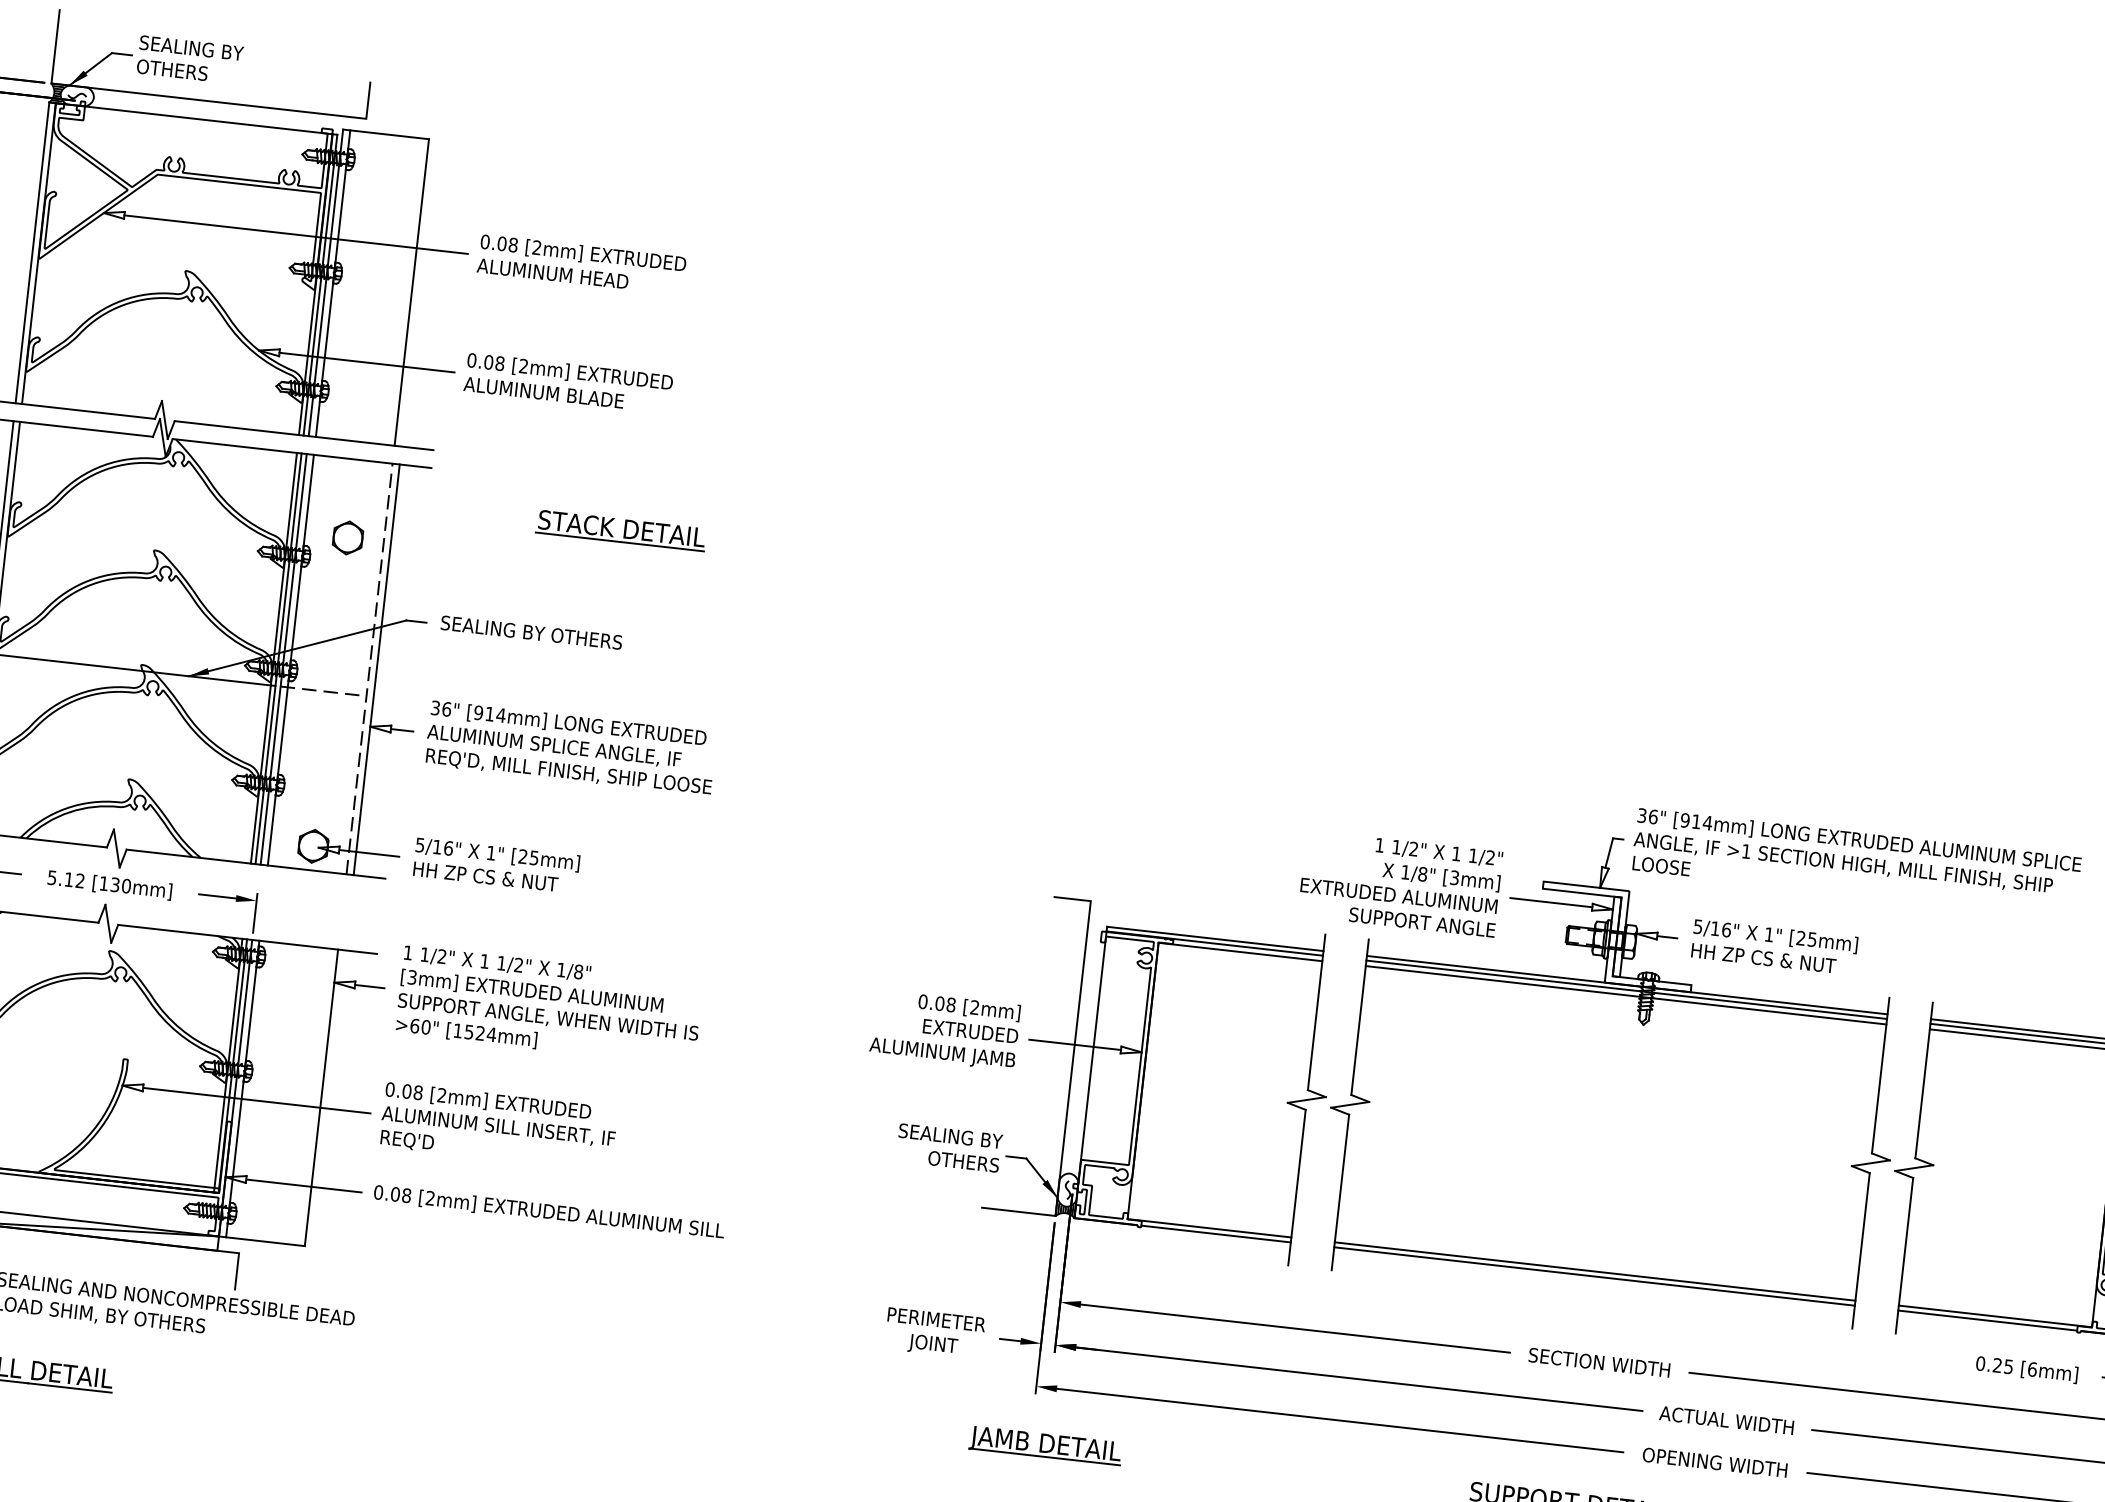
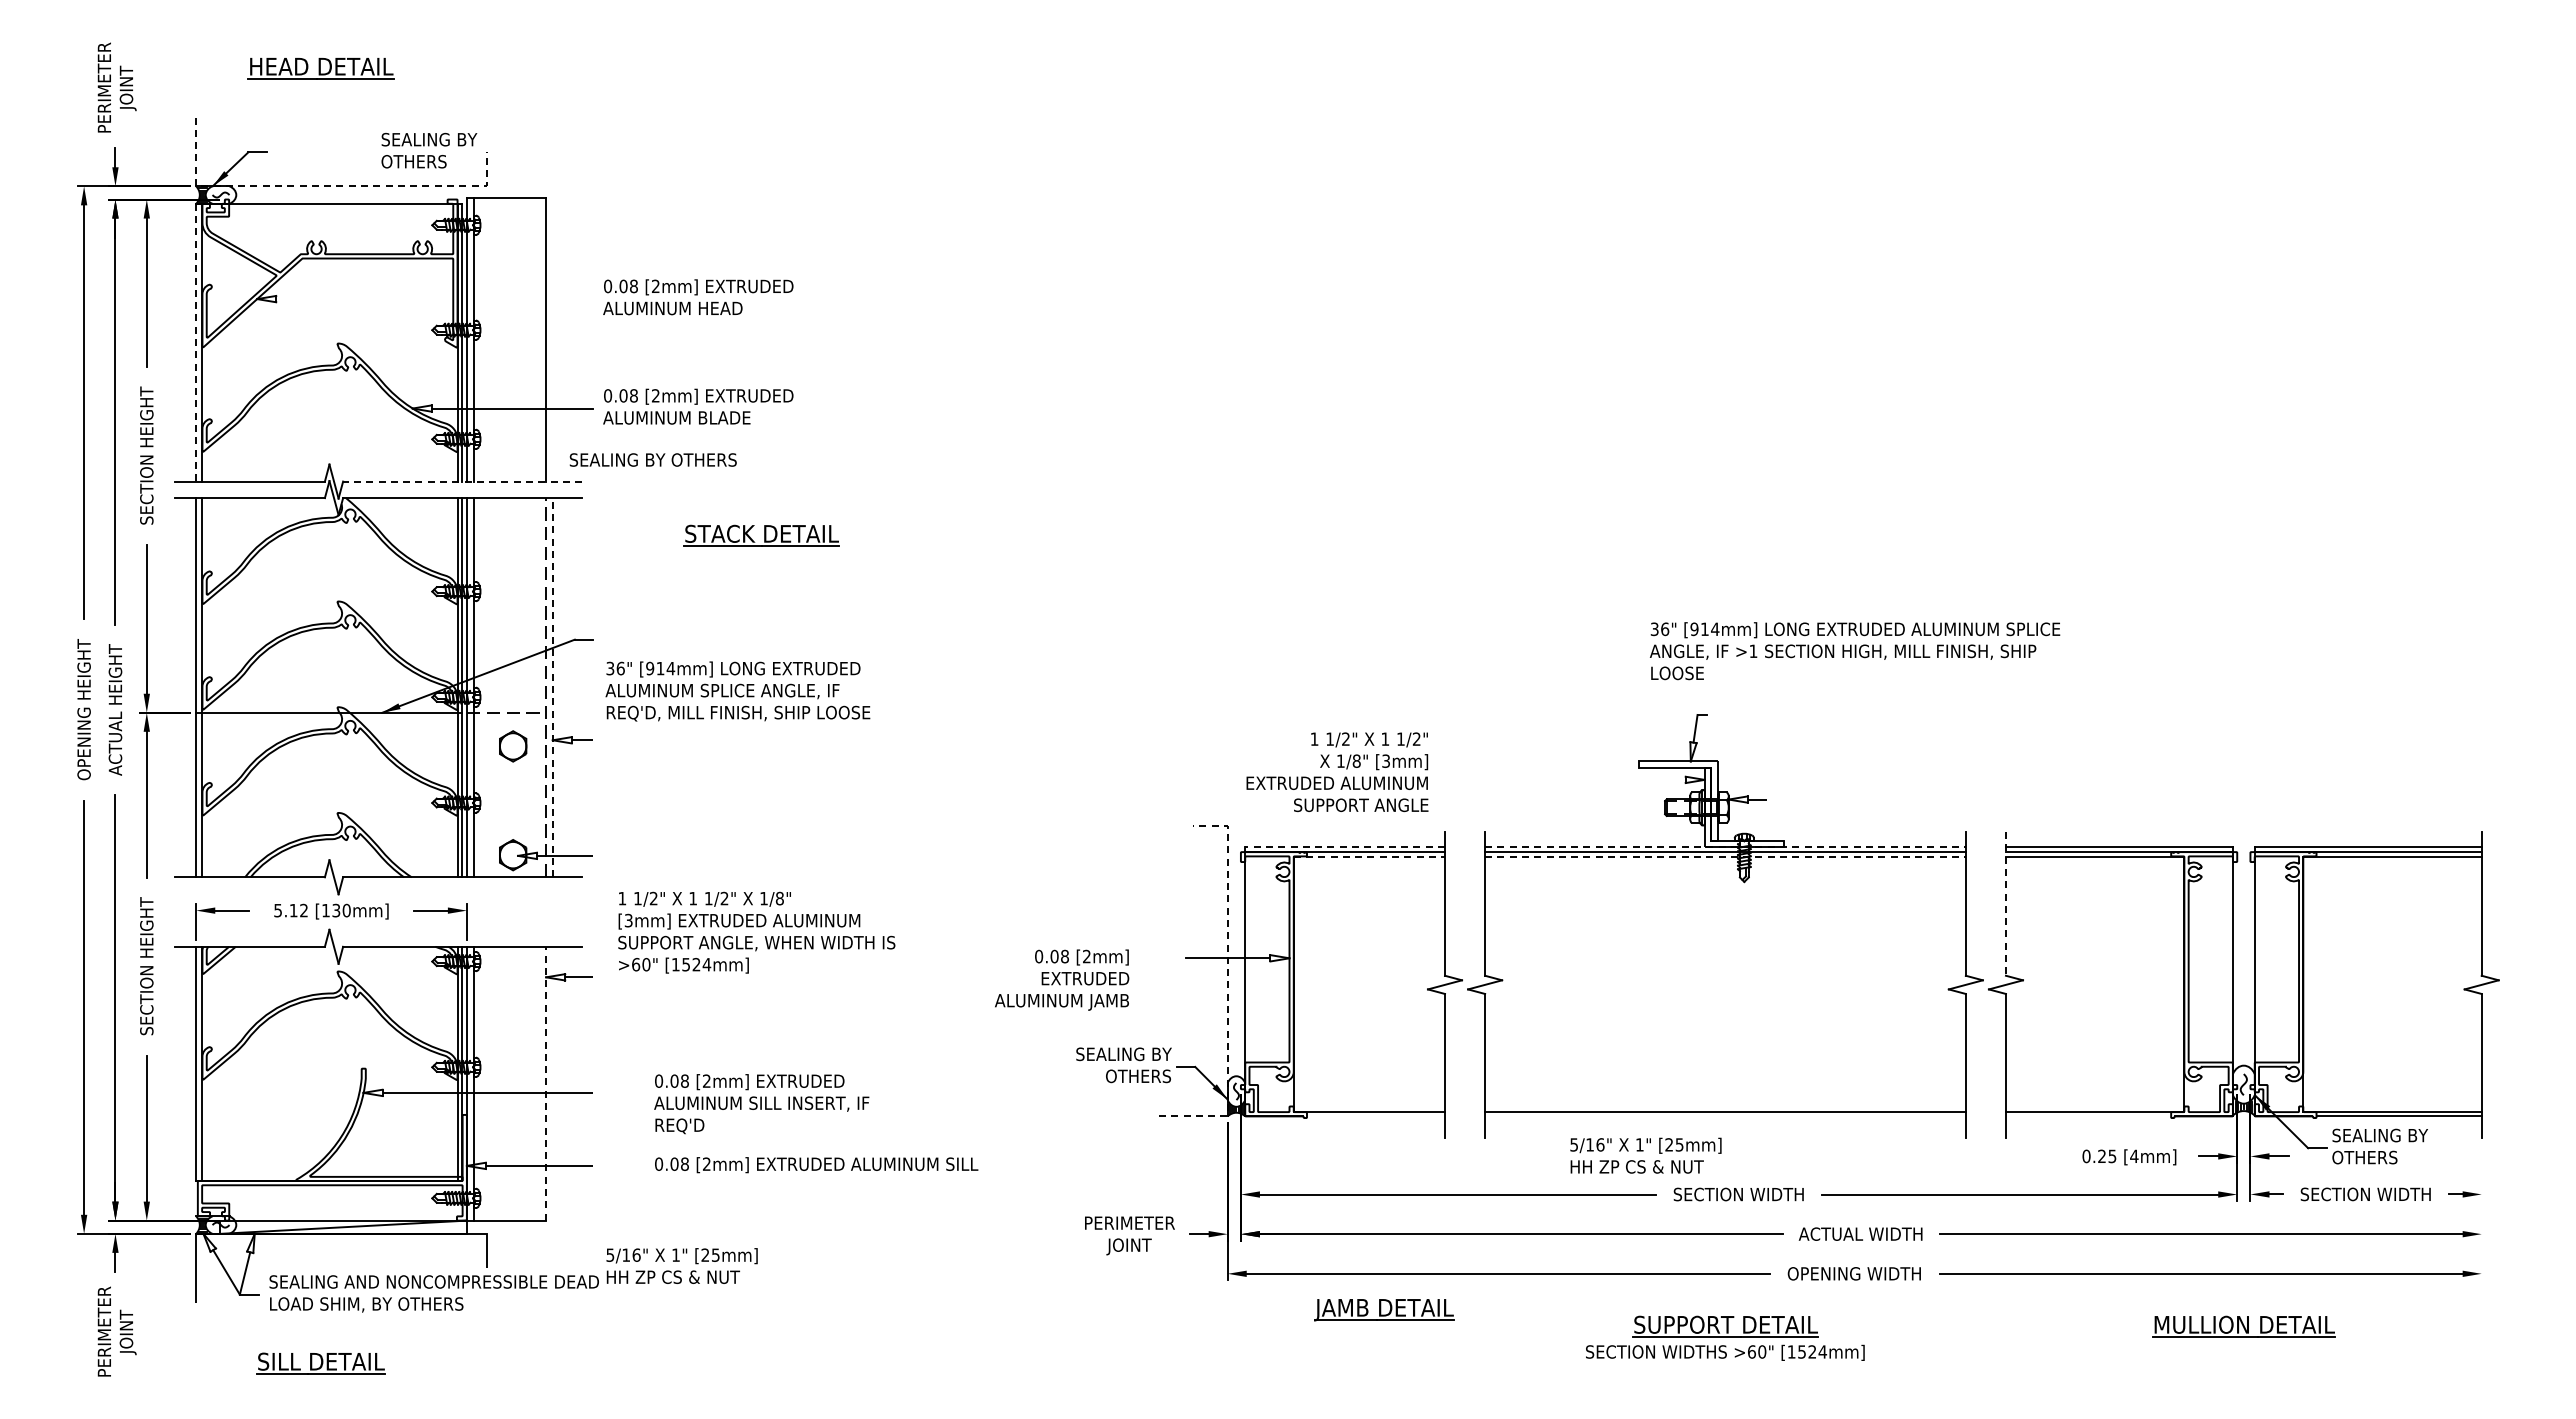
text: (190, 59) -> (429, 150), moved
line: (191, 99) -> (325, 186), solid -> dashed
line: (295, 235) -> (434, 299), removed
line: (32, 252) -> (196, 342), solid -> dashed
line: (303, 435) -> (462, 481), solid -> dashed
part: (348, 538) -> (513, 746), moved
text: (530, 632) -> (652, 459), moved
line: (376, 669) -> (552, 687), solid -> dashed
text: (570, 748) -> (737, 691), moved
text: (495, 864) -> (681, 1265), moved
text: (1856, 864) -> (1855, 651), moved
text: (1400, 884) -> (1337, 772), moved
line: (1551, 902) -> (1647, 779), removed
line: (1215, 939) -> (1345, 847), solid -> dashed
text: (1774, 946) -> (1645, 1155), moved
line: (1240, 951) -> (1369, 856), solid -> dashed
line: (1627, 985) -> (1725, 847), solid -> dashed
line: (1626, 995) -> (1725, 856), solid -> dashed
text: (549, 1005) -> (756, 932), moved
text: (945, 1029) -> (1062, 979), moved
line: (1070, 1076) -> (1227, 987), solid -> dashed
line: (1923, 1079) -> (2005, 903), solid -> dashed
line: (321, 1097) -> (546, 1083), solid -> dashed
text: (498, 1127) -> (761, 1104), moved
text: (549, 1213) -> (816, 1165), moved
line: (1215, 1234) -> (1375, 1116), removed
line: (1594, 1276) -> (1725, 1116), removed
line: (1987, 1320) -> (2088, 1116), removed
text: (2032, 1369) -> (2134, 1156), [6mm] -> [4mm]
part: (1045, 1446) -> (1384, 1310), moved

